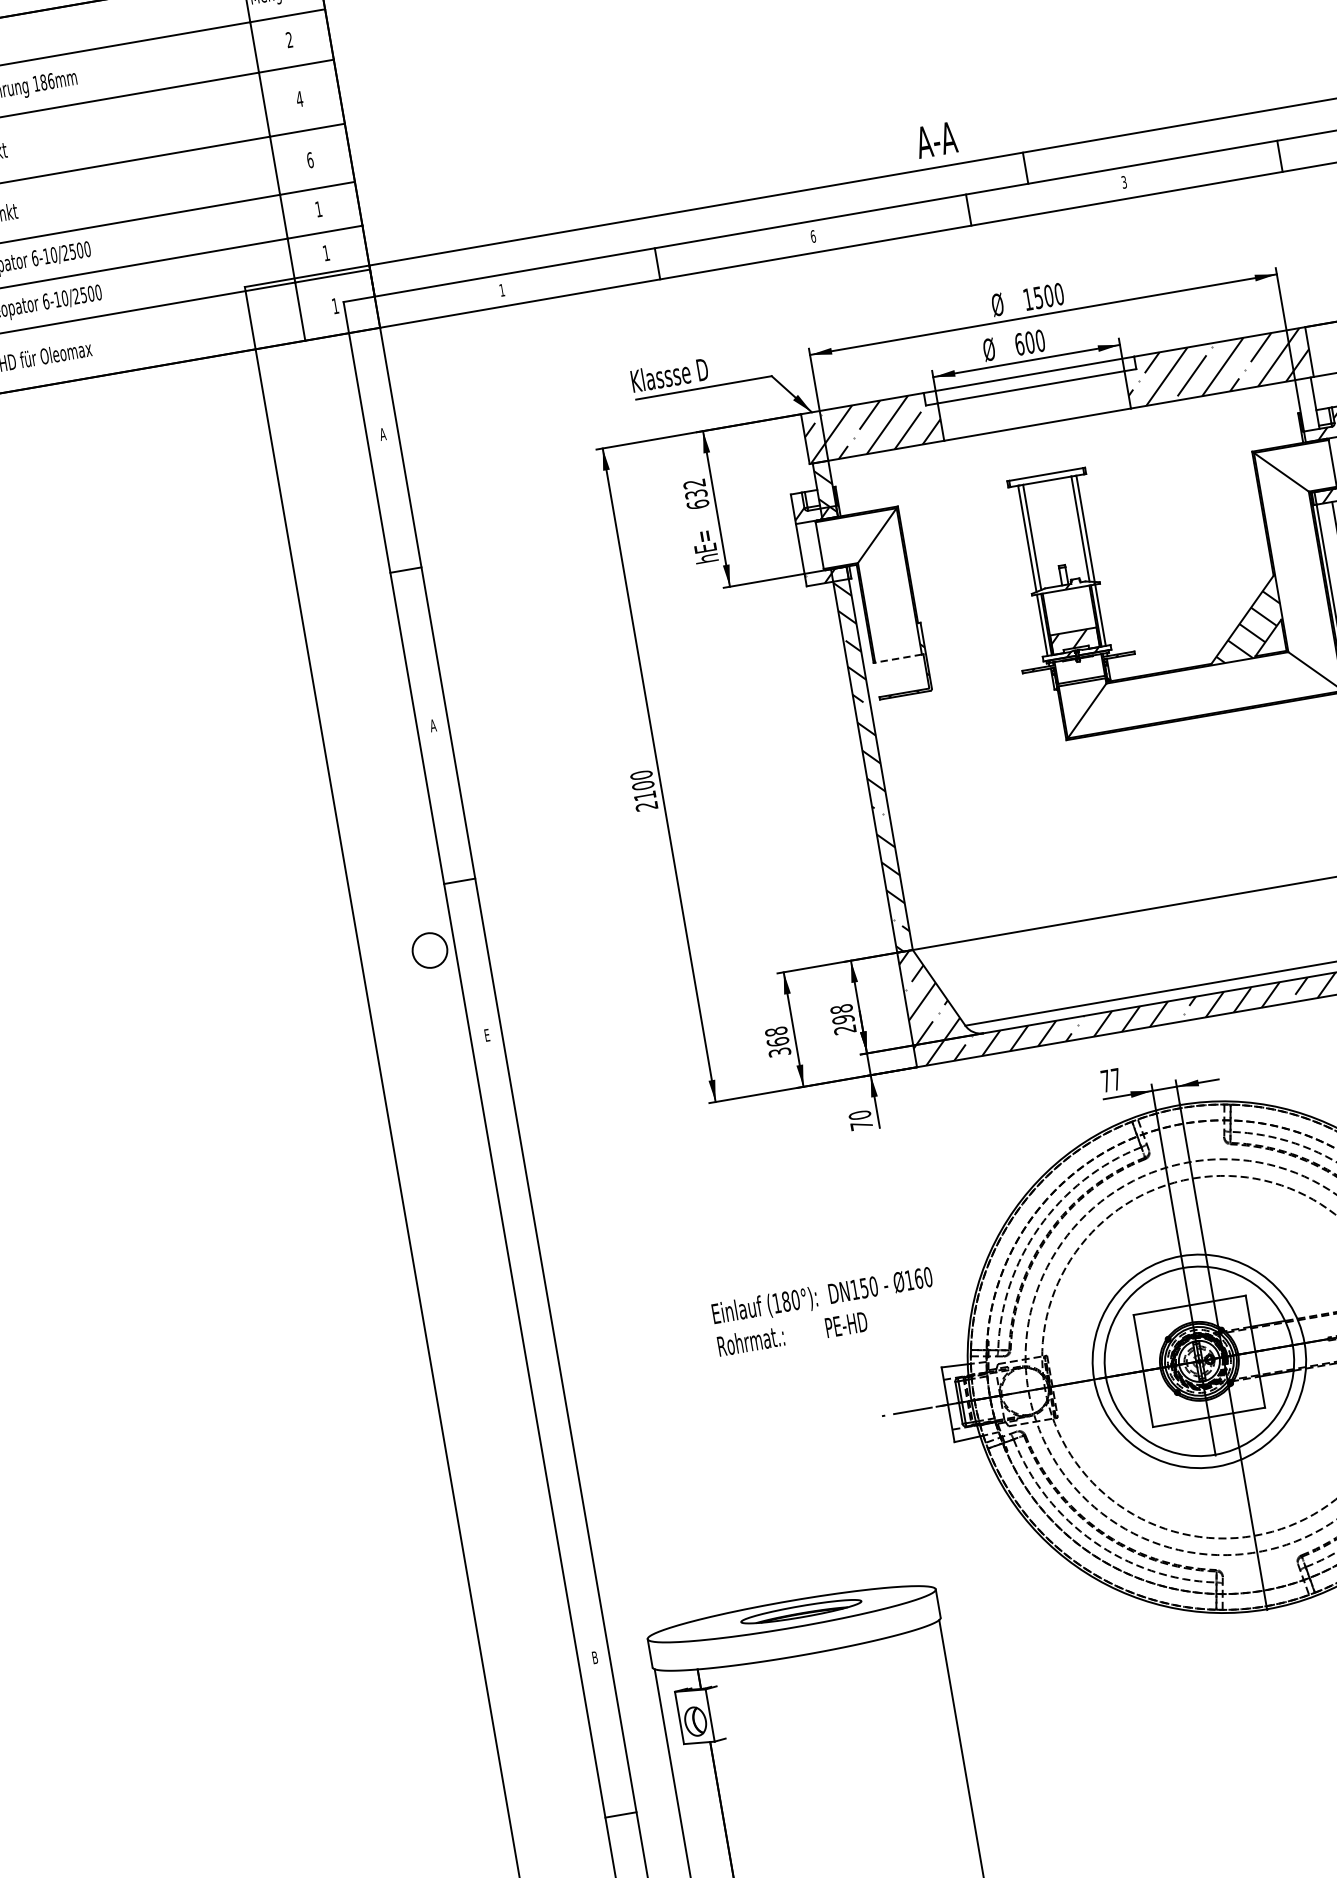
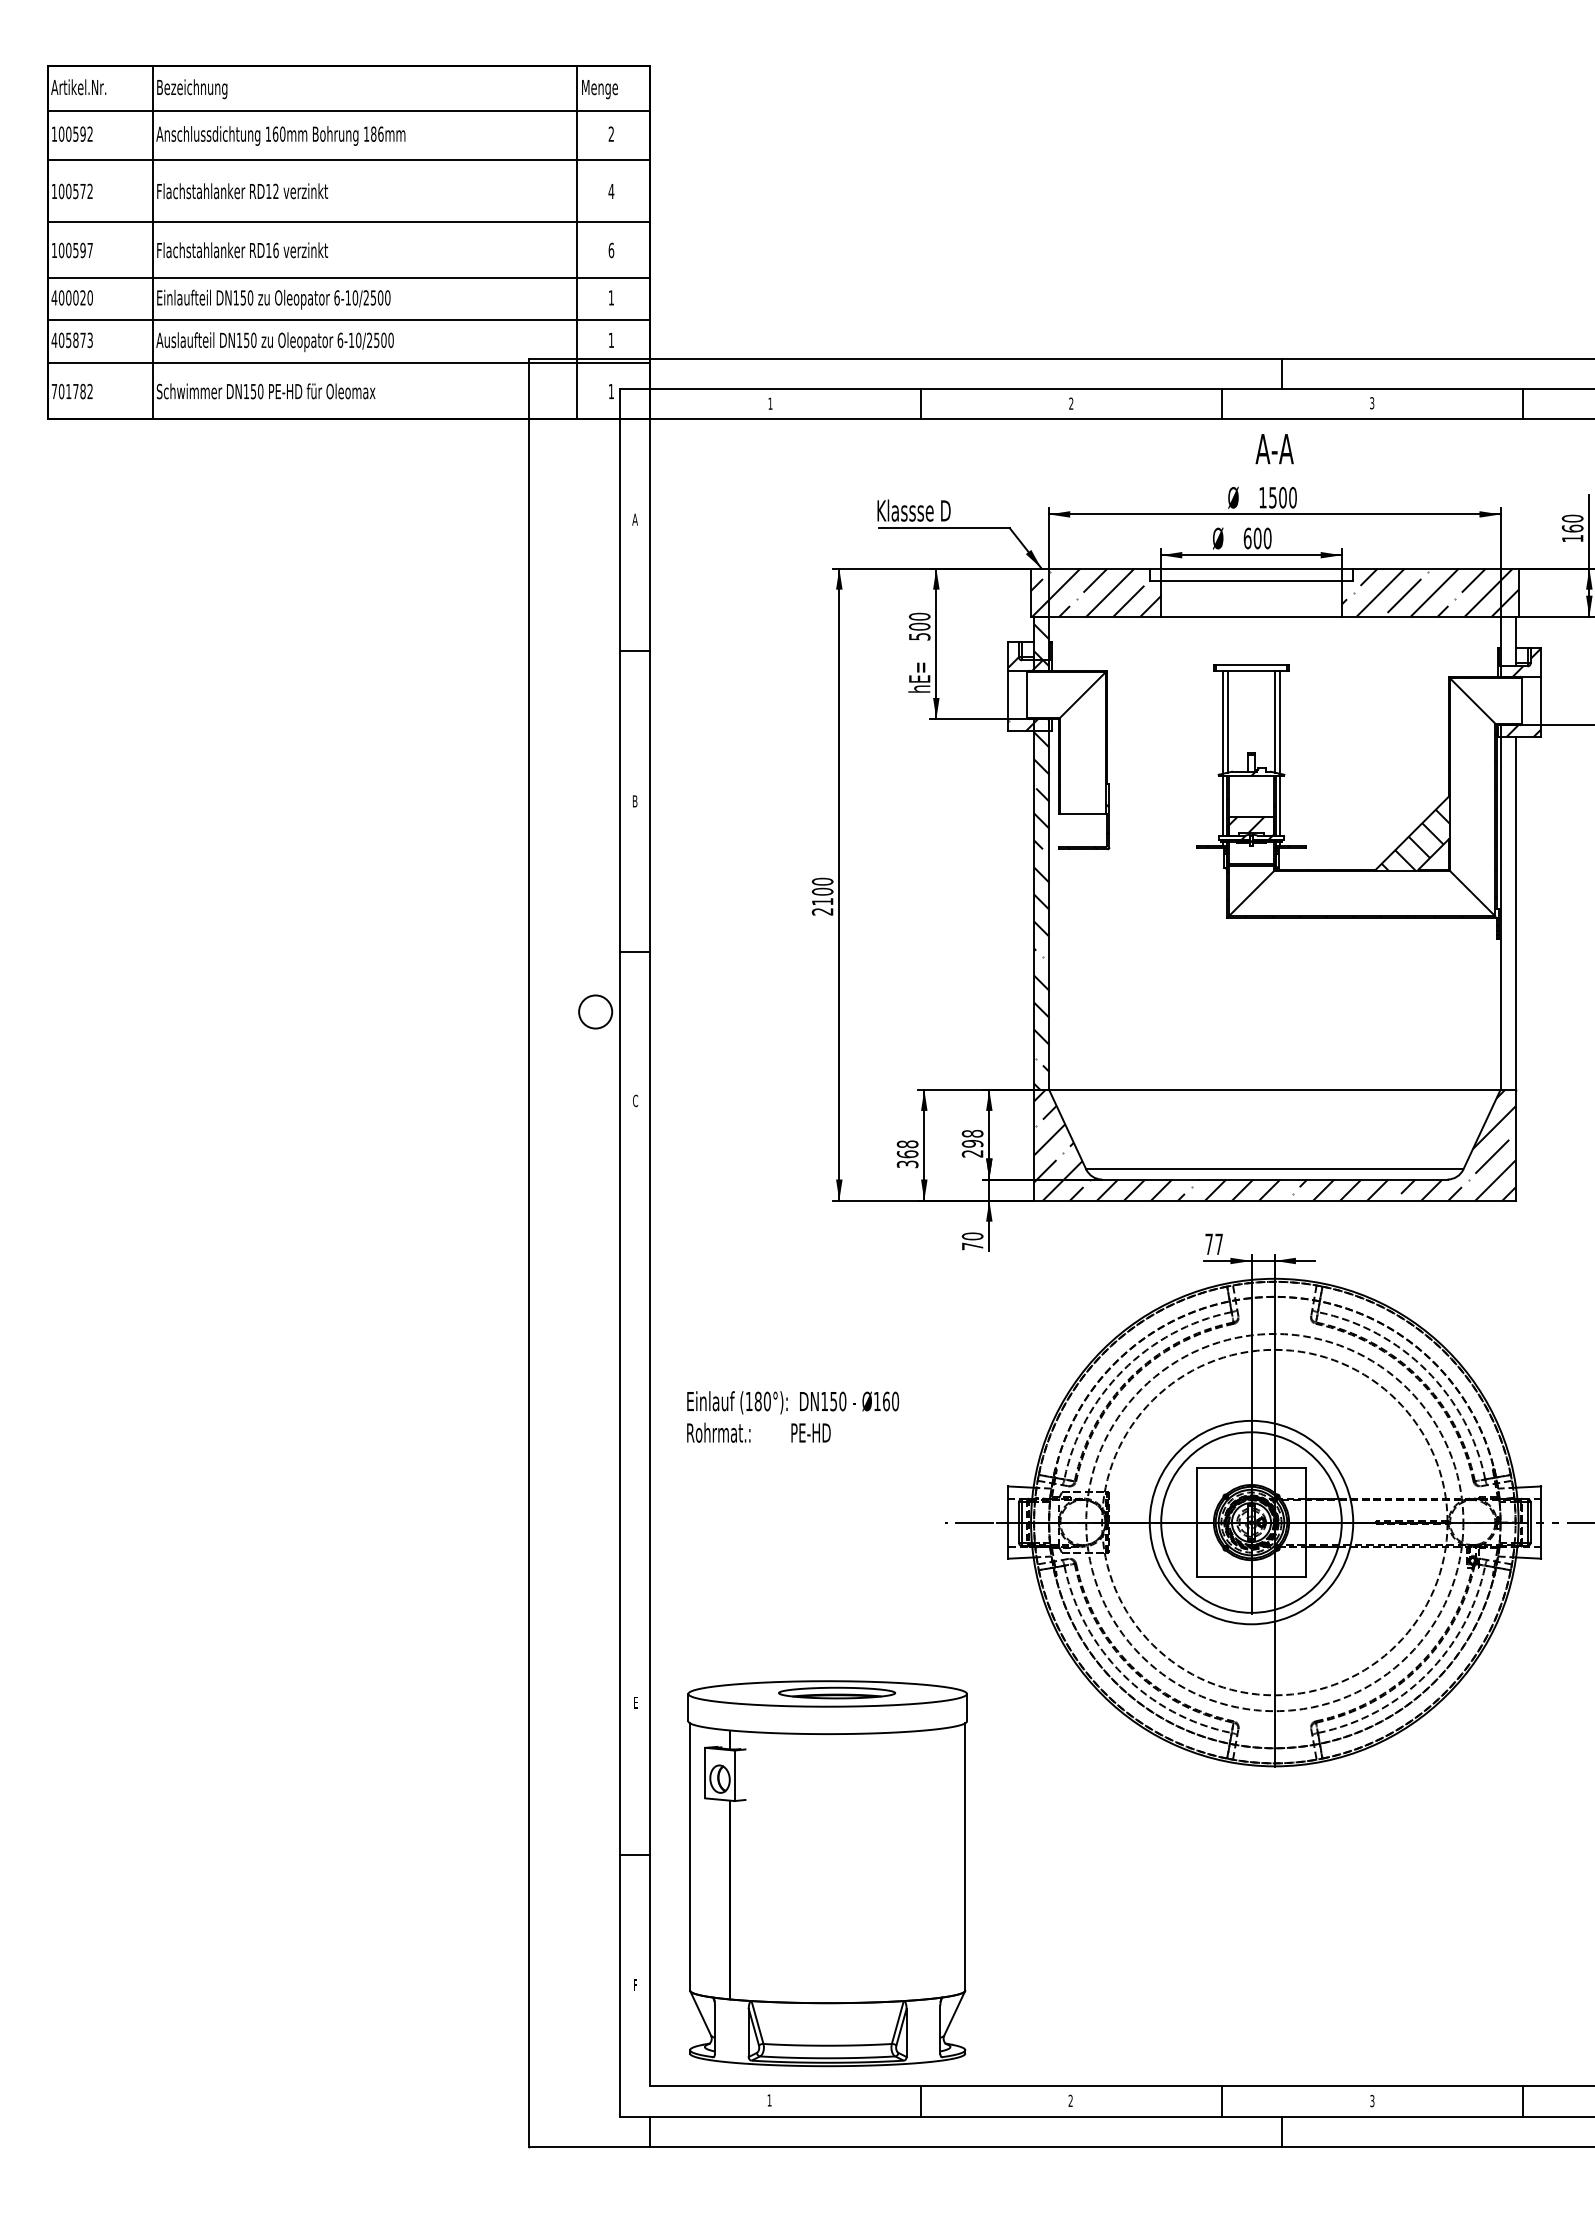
text: (936, 140) -> (1274, 449), moved
text: (813, 236) -> (1071, 403), 6 -> 2
text: (696, 494) -> (919, 626), 632 -> 500
line: (897, 658) -> (1082, 813), dashed -> solid
text: (432, 725) -> (634, 801), A -> B
text: (487, 1034) -> (635, 1100), E -> C
text: (825, 1310) -> (793, 1416), moved
text: (594, 1657) -> (635, 1702), B -> E

